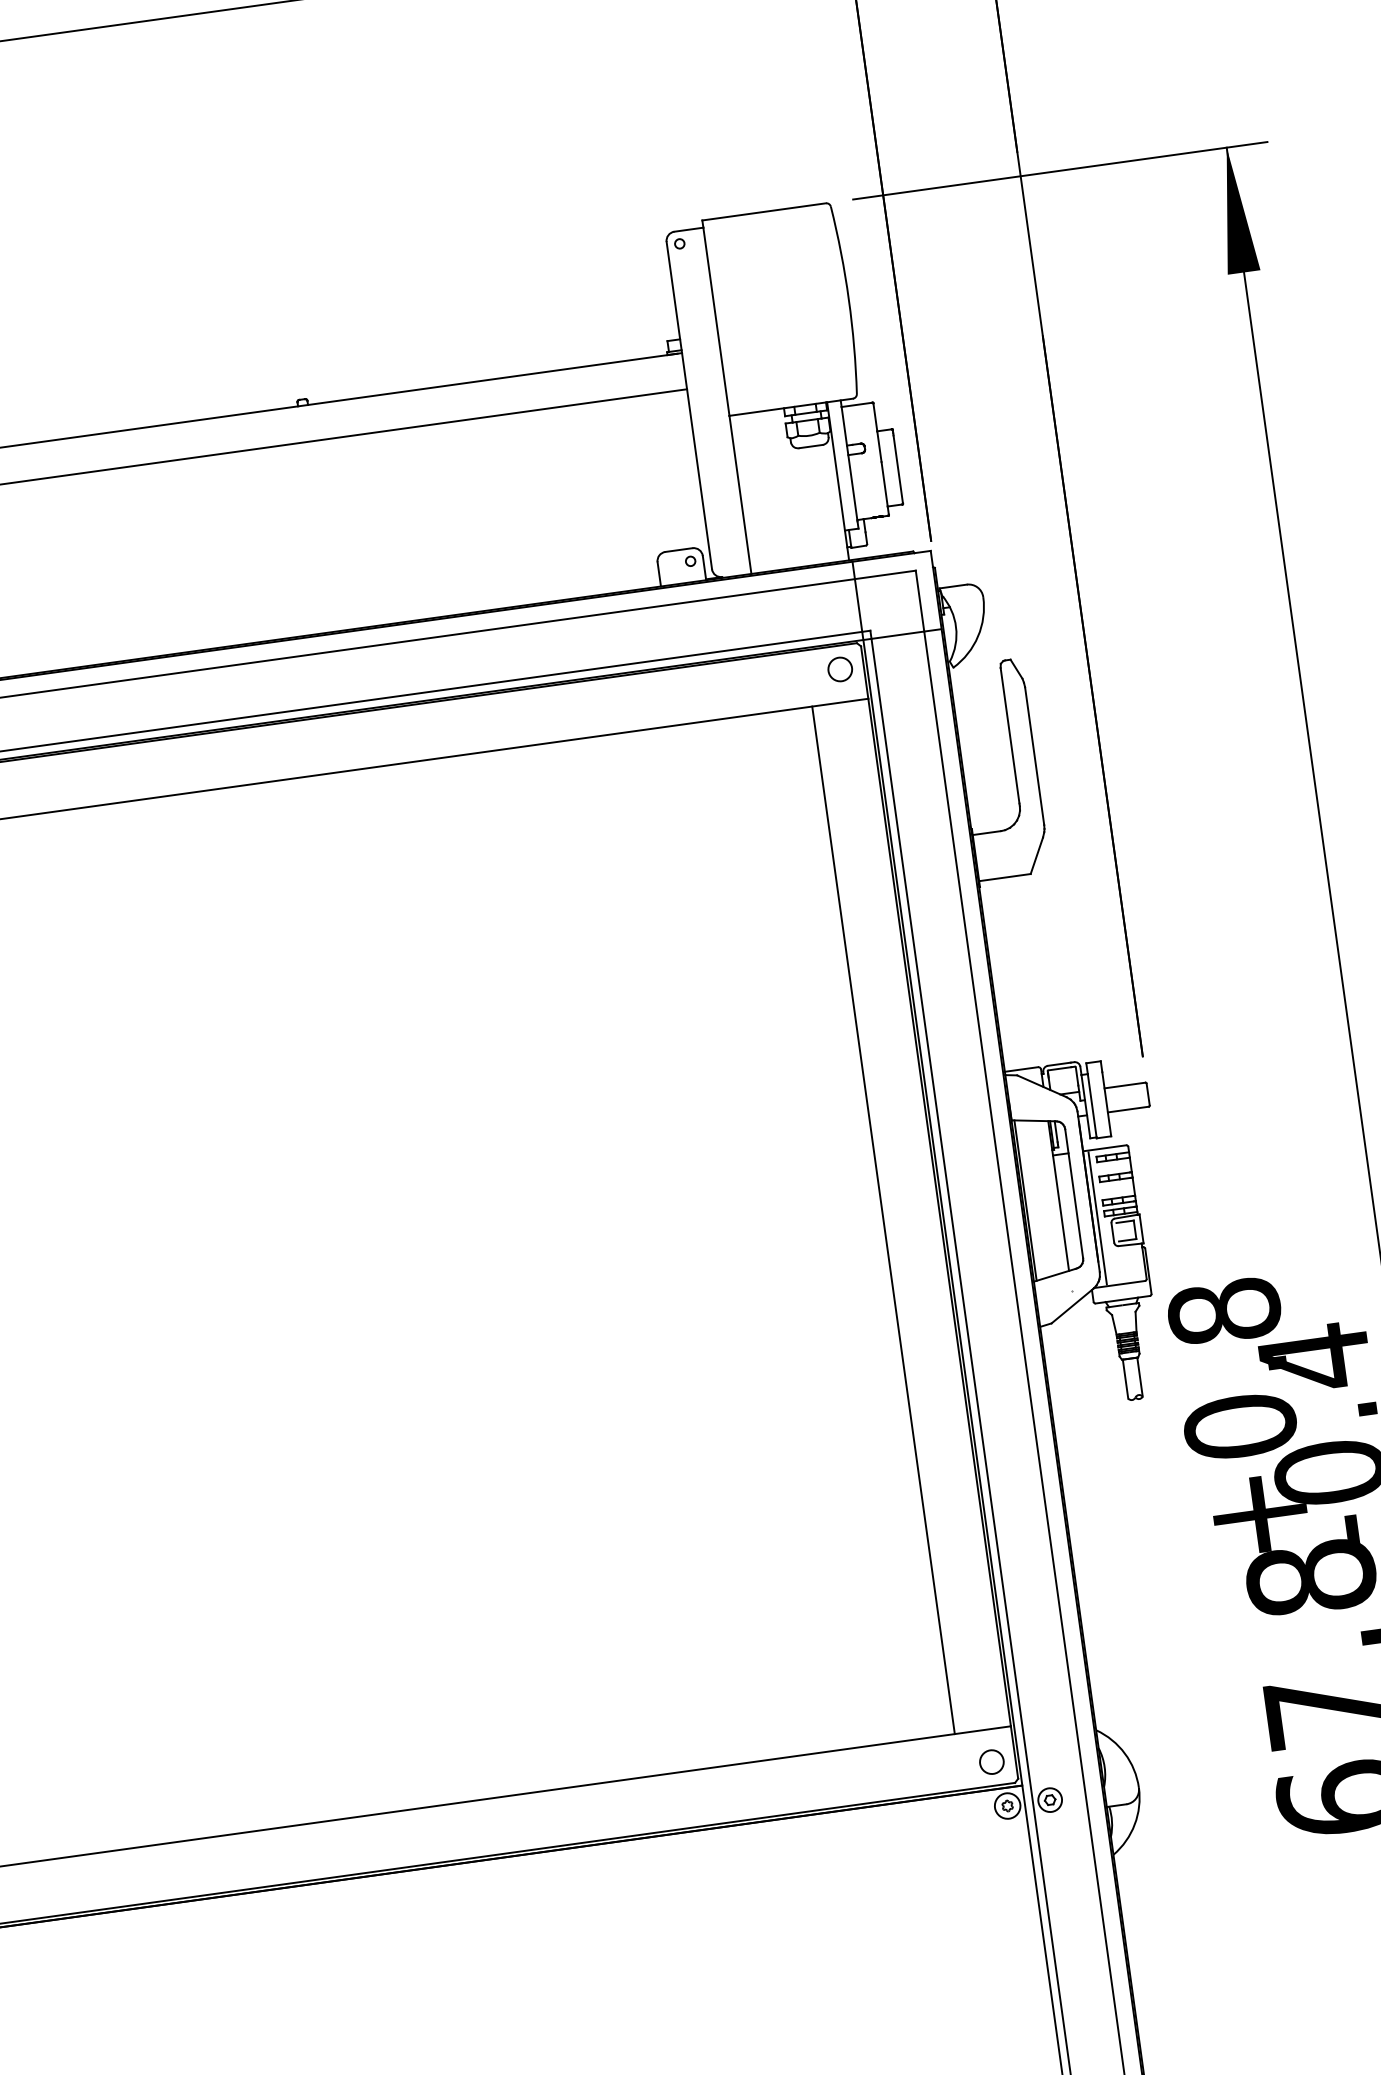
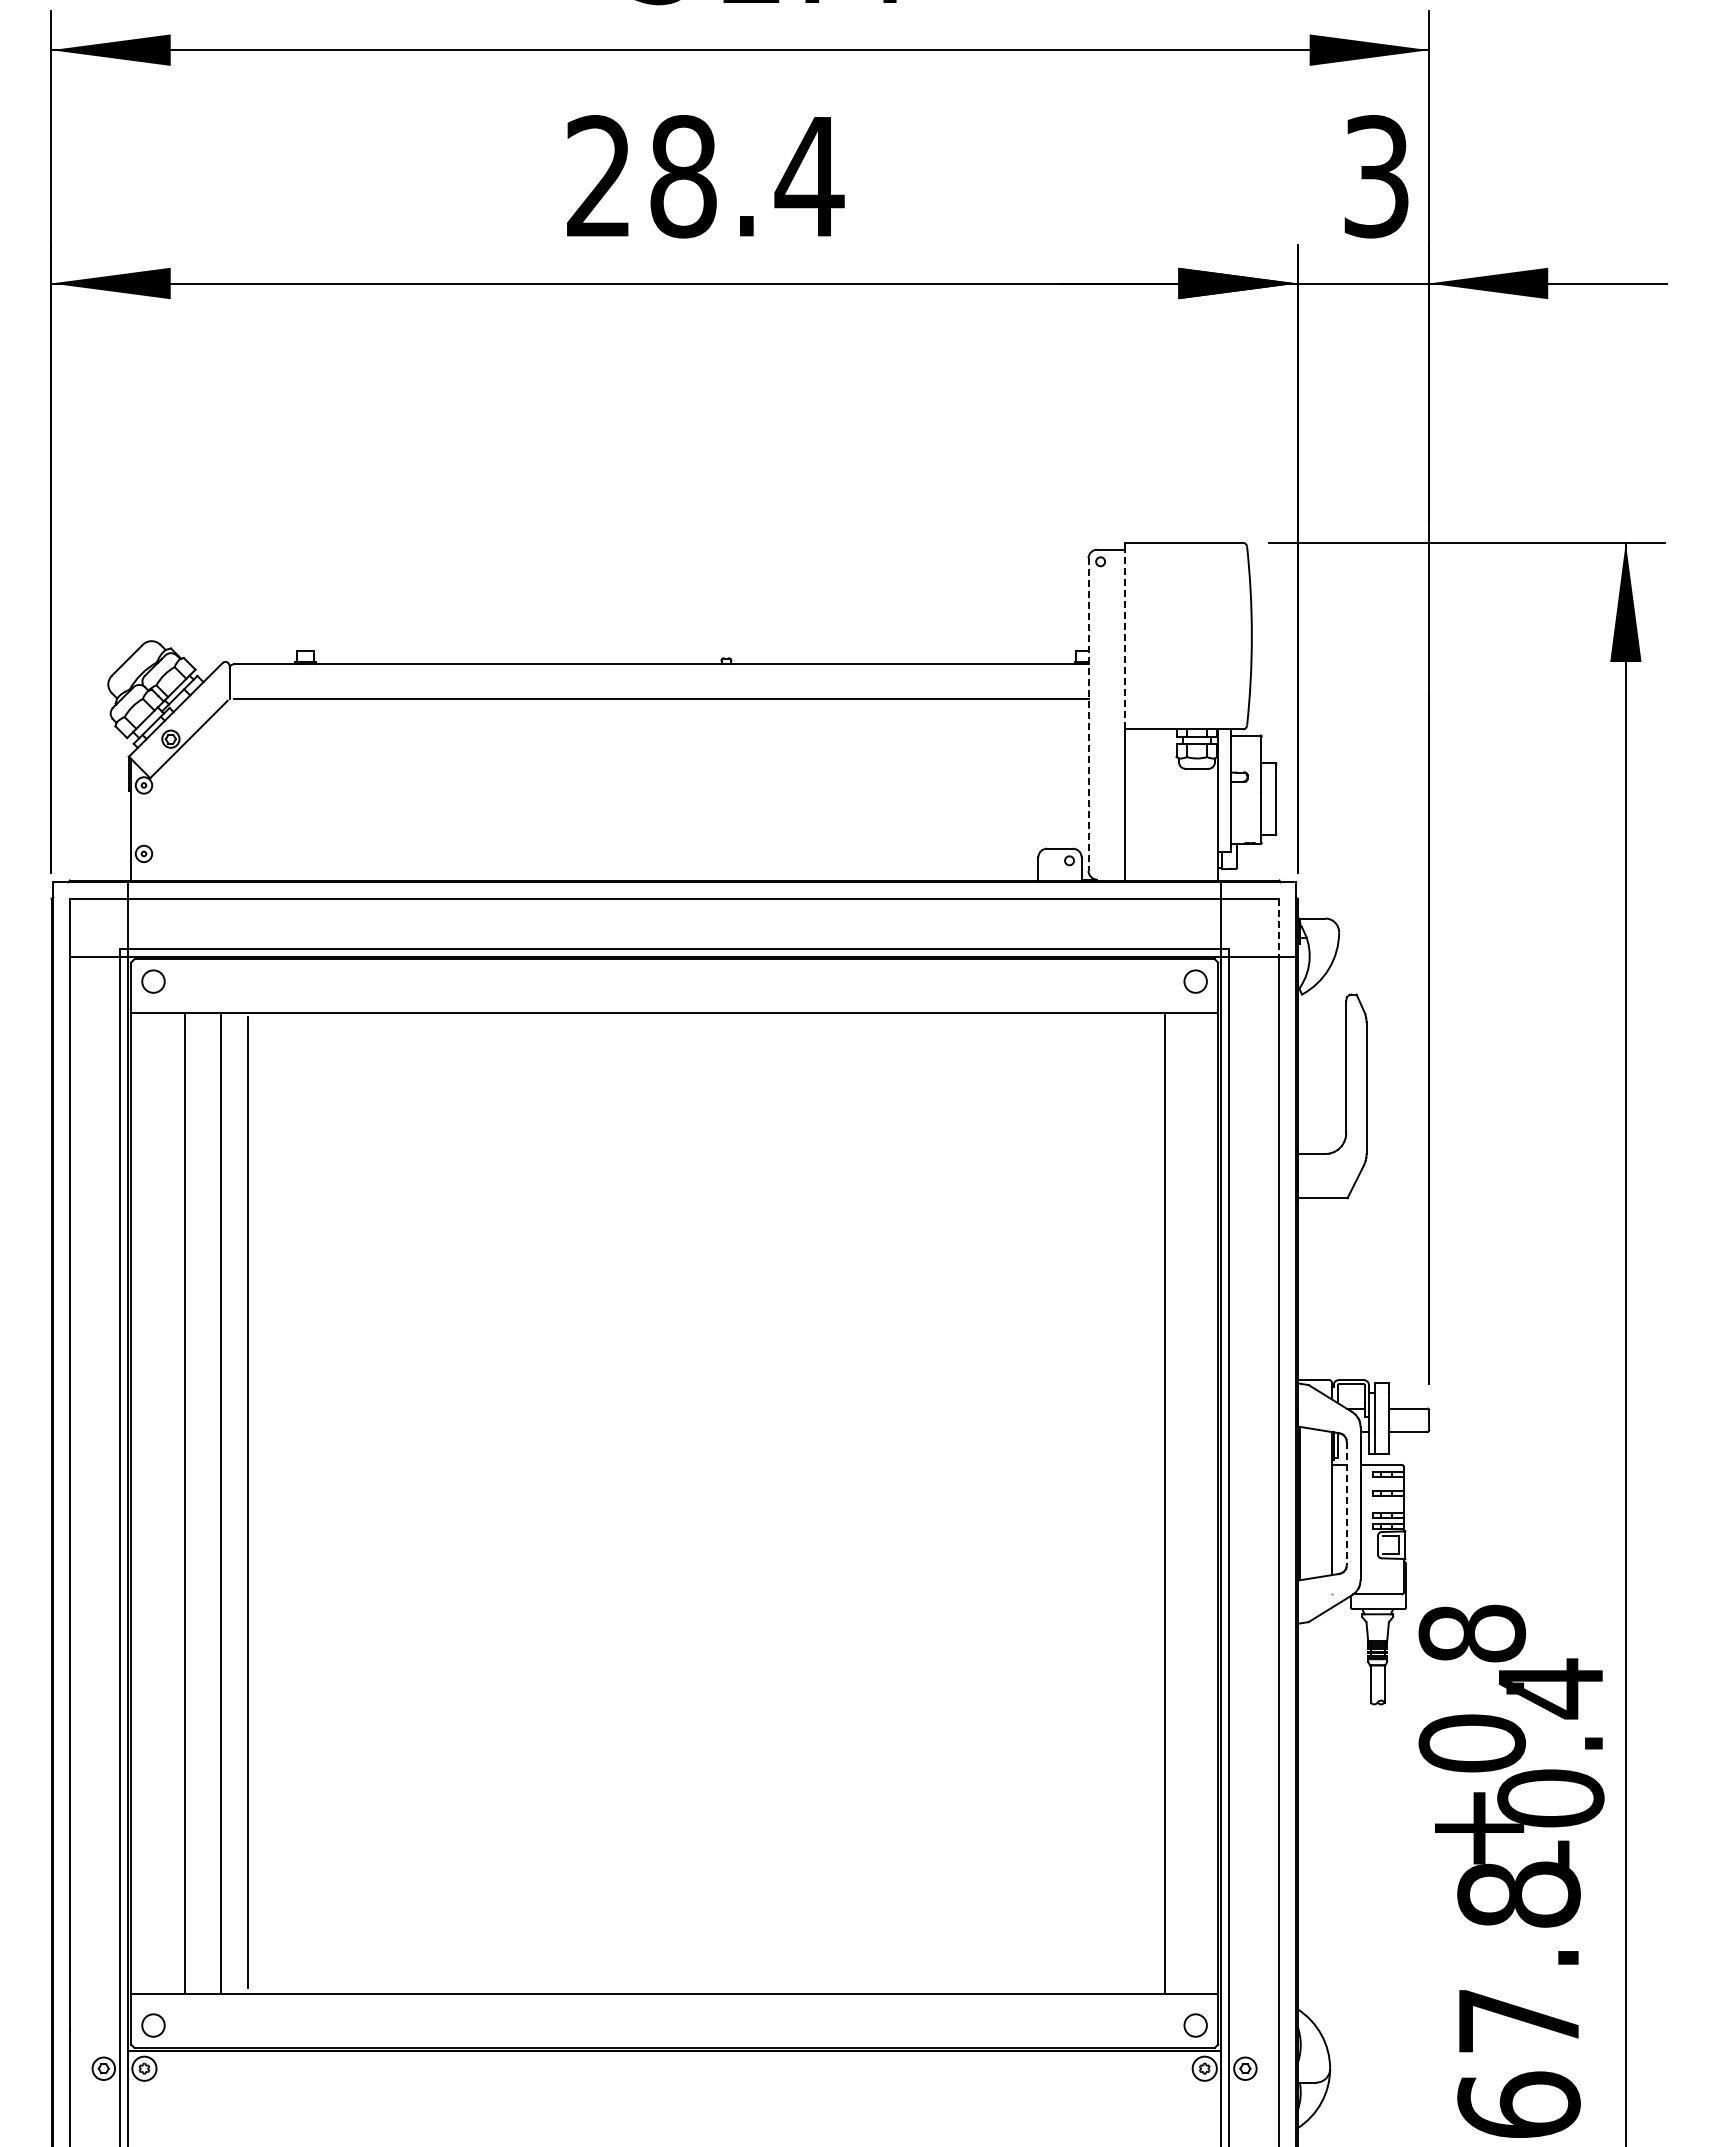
line: (716, 321) -> (1124, 639), solid -> dashed
line: (689, 406) -> (1088, 715), solid -> dashed
line: (920, 601) -> (1279, 928), solid -> dashed
line: (1073, 1193) -> (1346, 1503), solid -> dashed
line: (1097, 1218) -> (1365, 1529), removed

